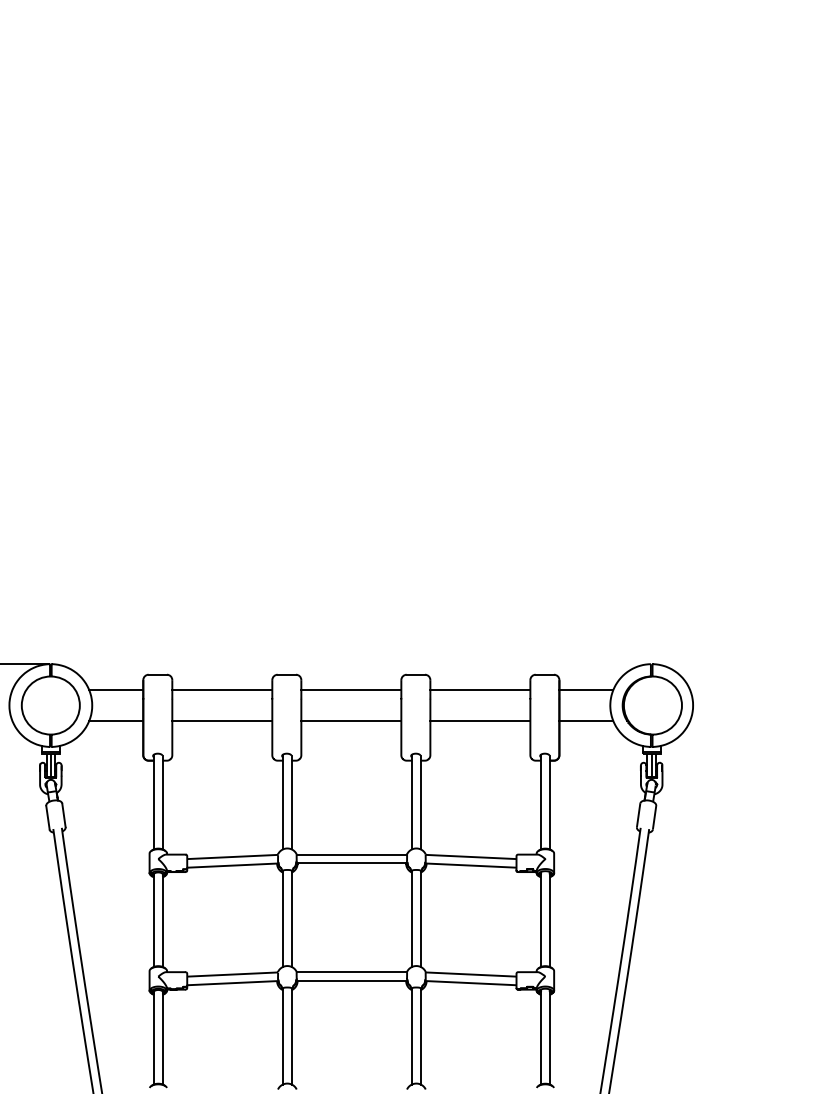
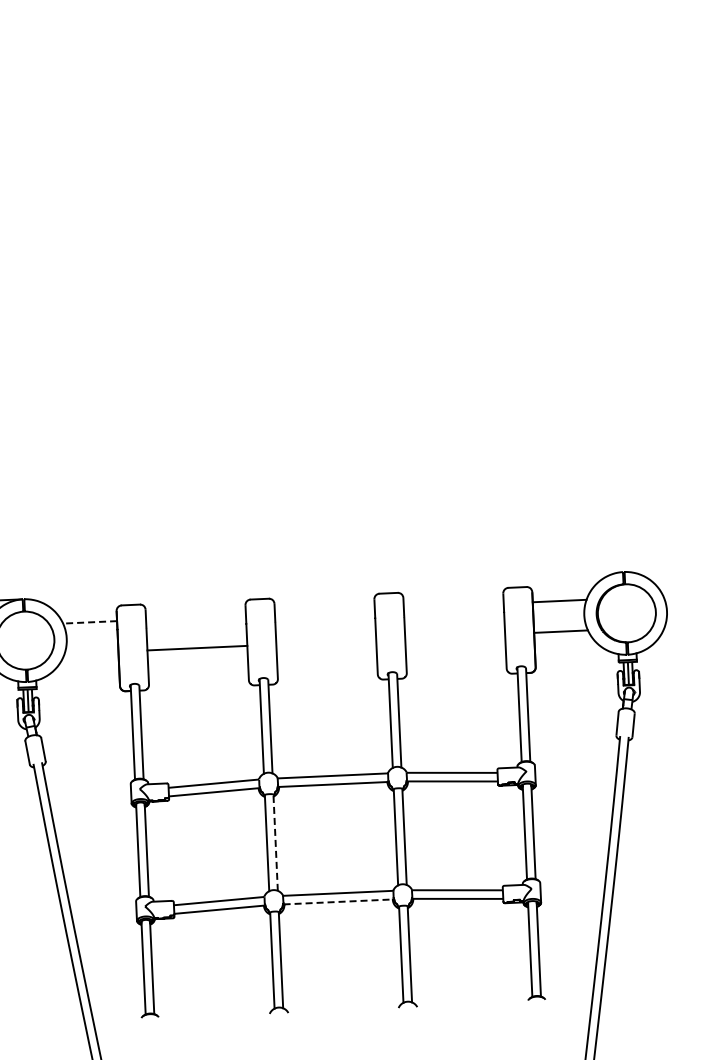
line: (115, 690) -> (89, 622), solid -> dashed
line: (222, 690) -> (196, 617), removed
line: (351, 690) -> (325, 611), removed
line: (480, 690) -> (453, 606), removed
line: (116, 720) -> (91, 652), removed
line: (351, 720) -> (326, 641), removed
line: (480, 720) -> (455, 636), removed
line: (291, 919) -> (275, 843), solid -> dashed
line: (352, 980) -> (339, 901), solid -> dashed

